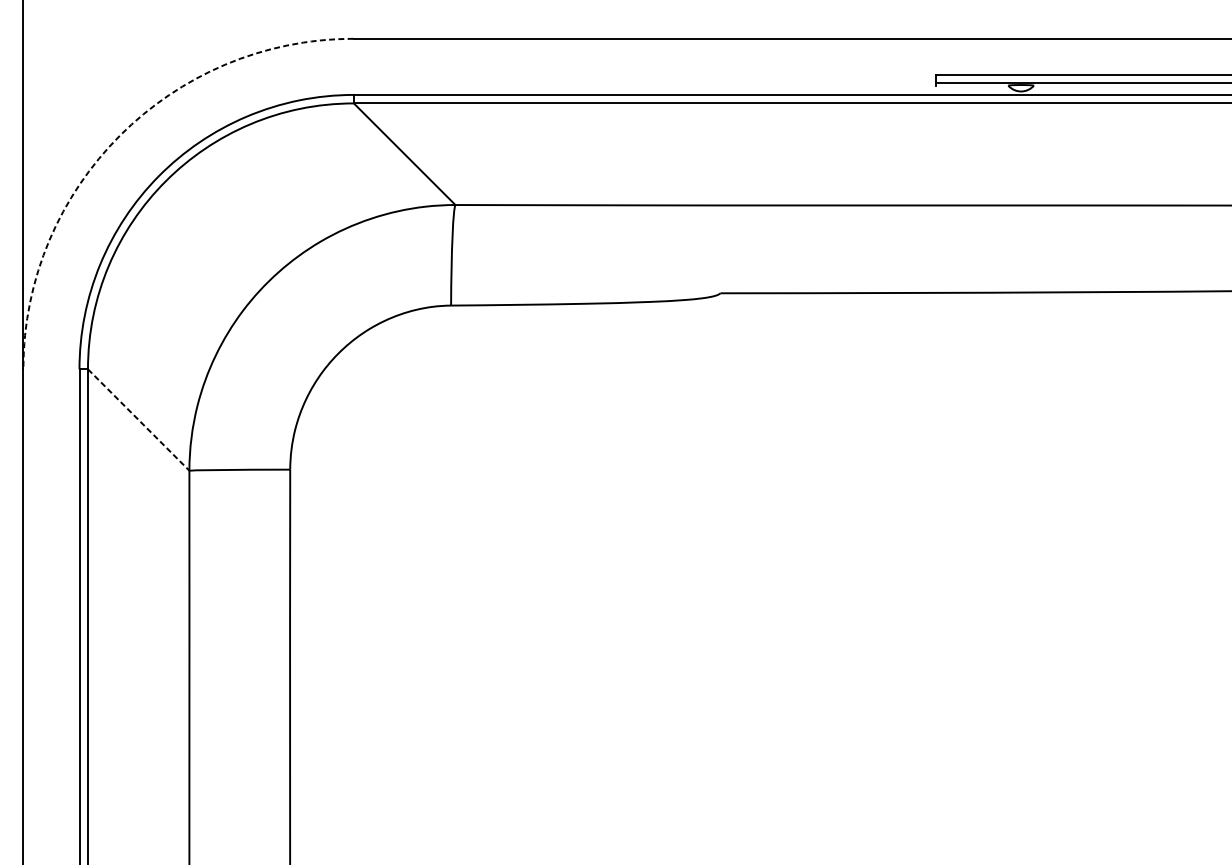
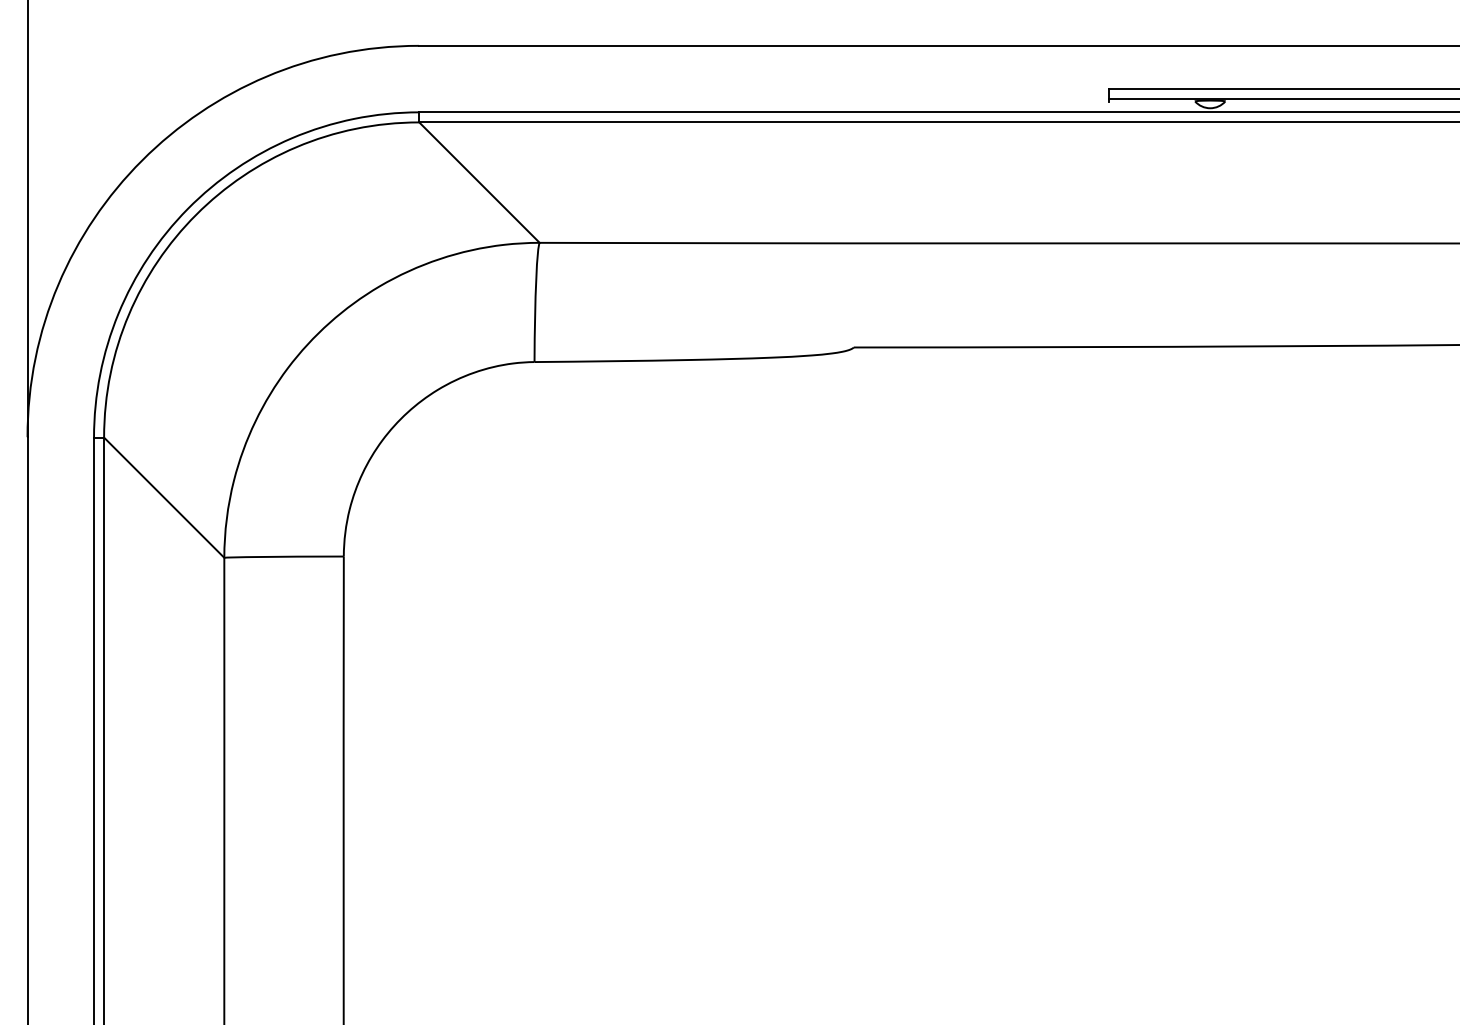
arc: (120, 135) -> (142, 160), dashed -> solid
line: (138, 420) -> (164, 498), dashed -> solid

